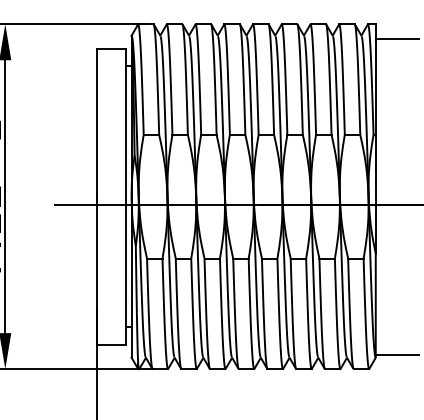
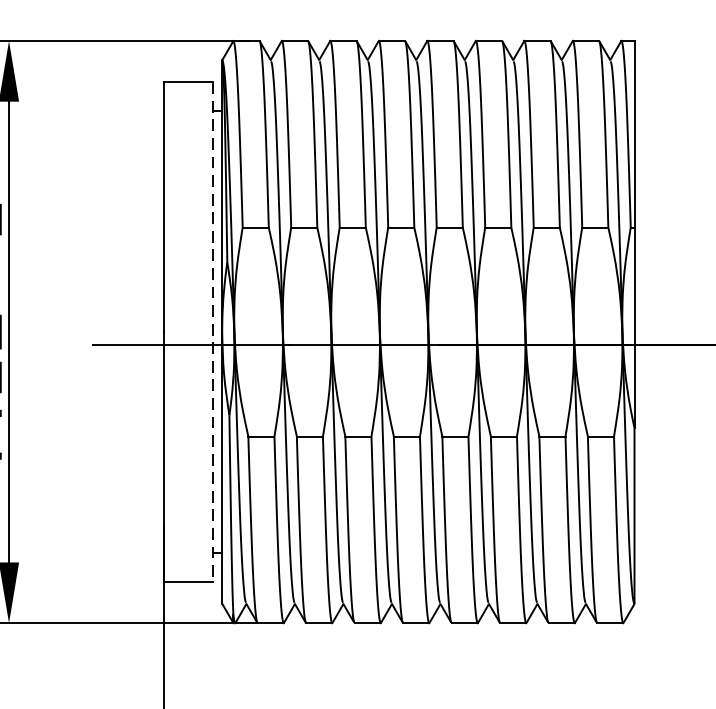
line: (396, 38) -> (669, 64), removed
line: (125, 196) -> (211, 331), solid -> dashed
line: (396, 354) -> (669, 598), removed

